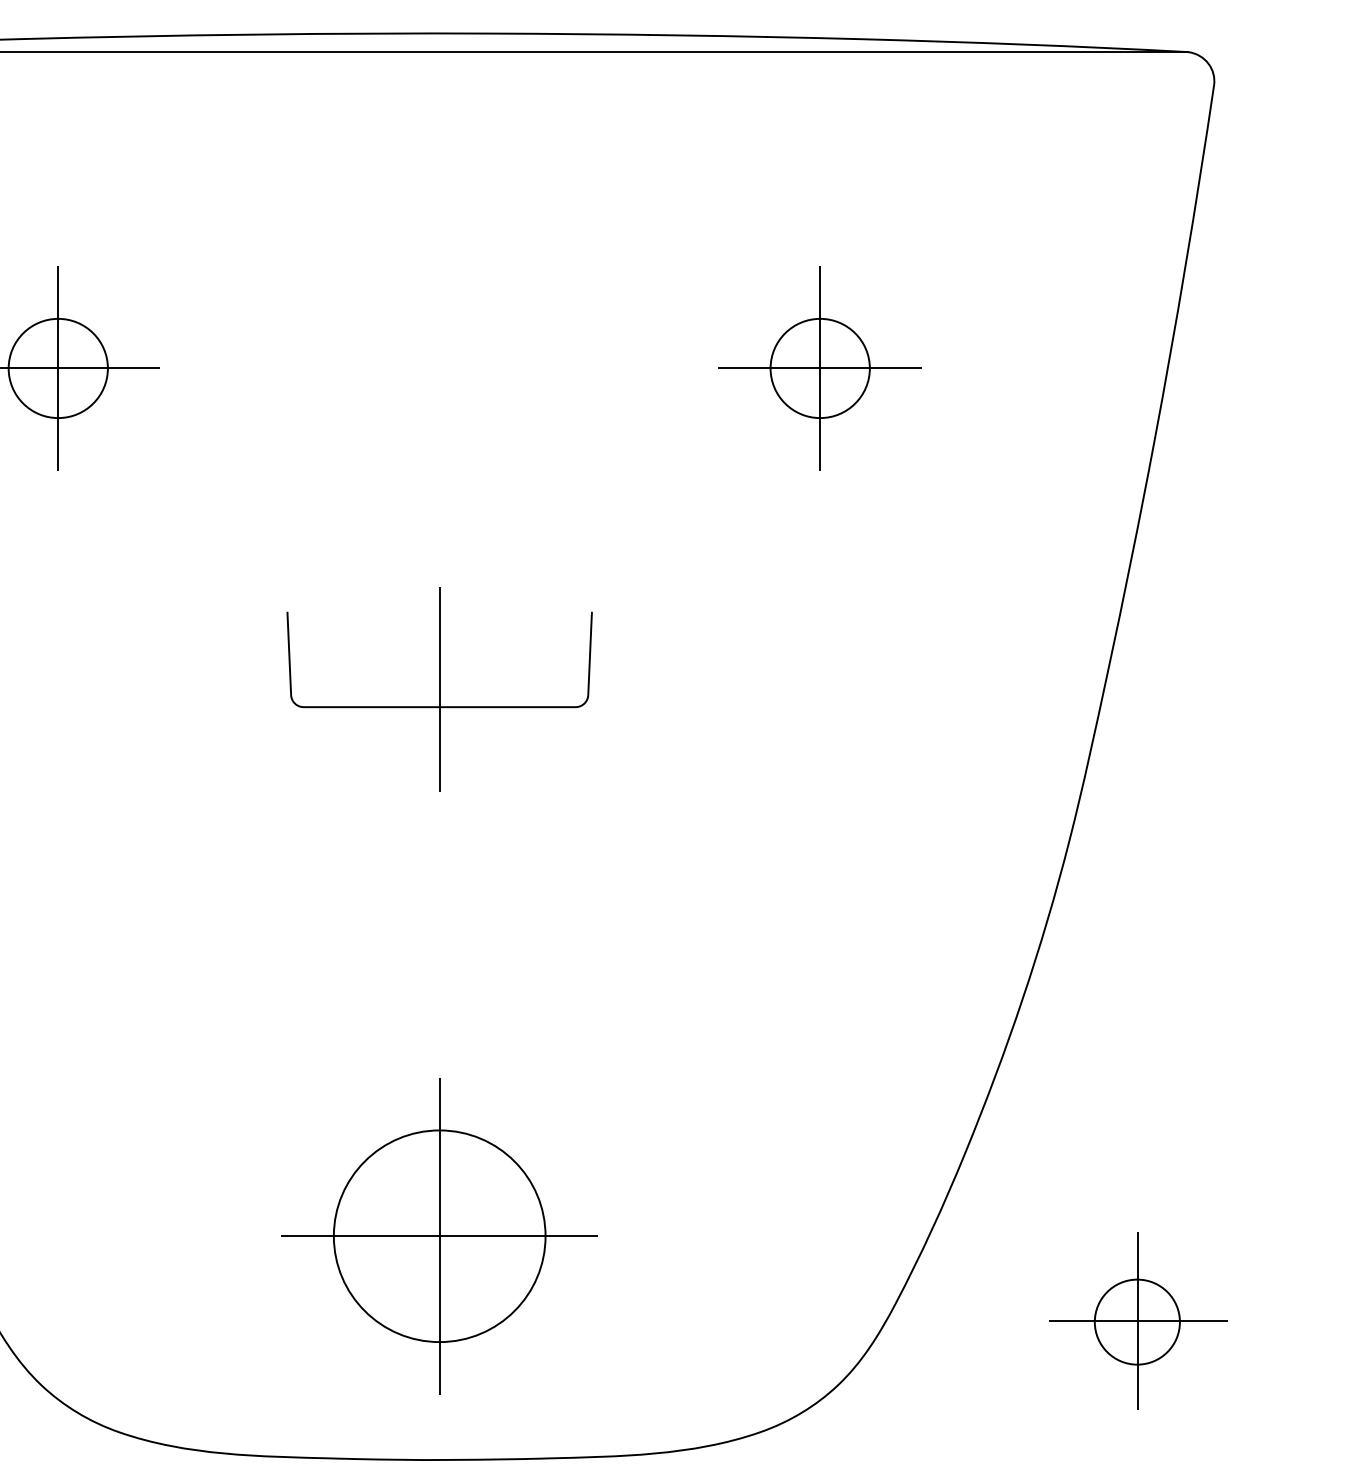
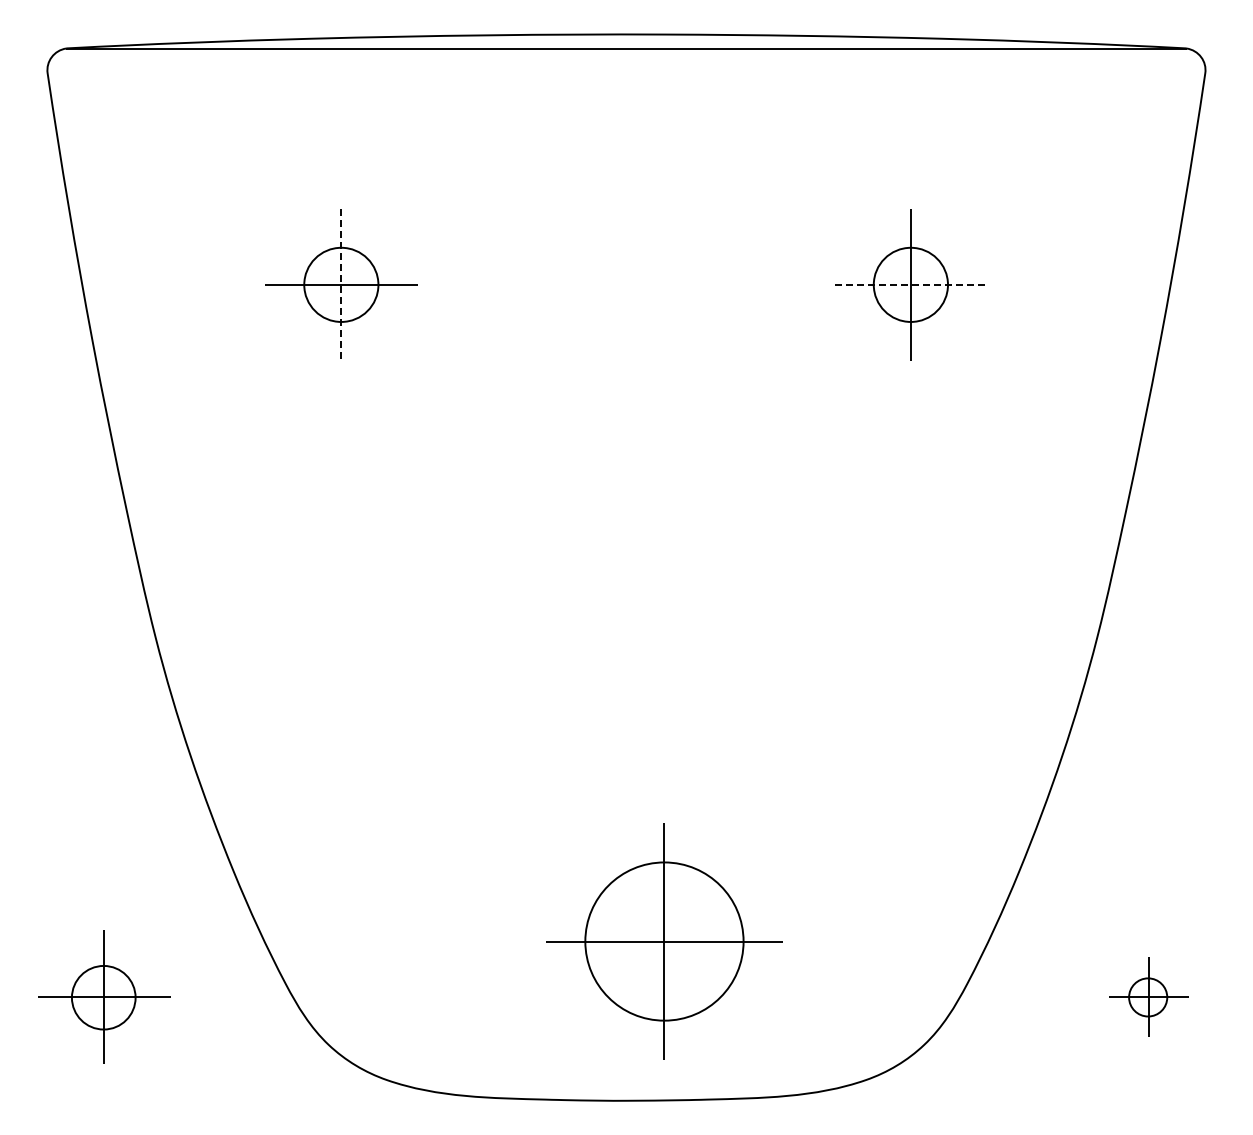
line: (821, 367) -> (911, 284), solid -> dashed
line: (58, 369) -> (341, 285), solid -> dashed
part: (439, 689) -> (626, 524), removed
part: (439, 1236) -> (664, 941), moved
part: (1138, 1320) -> (1148, 996), size x0.6

